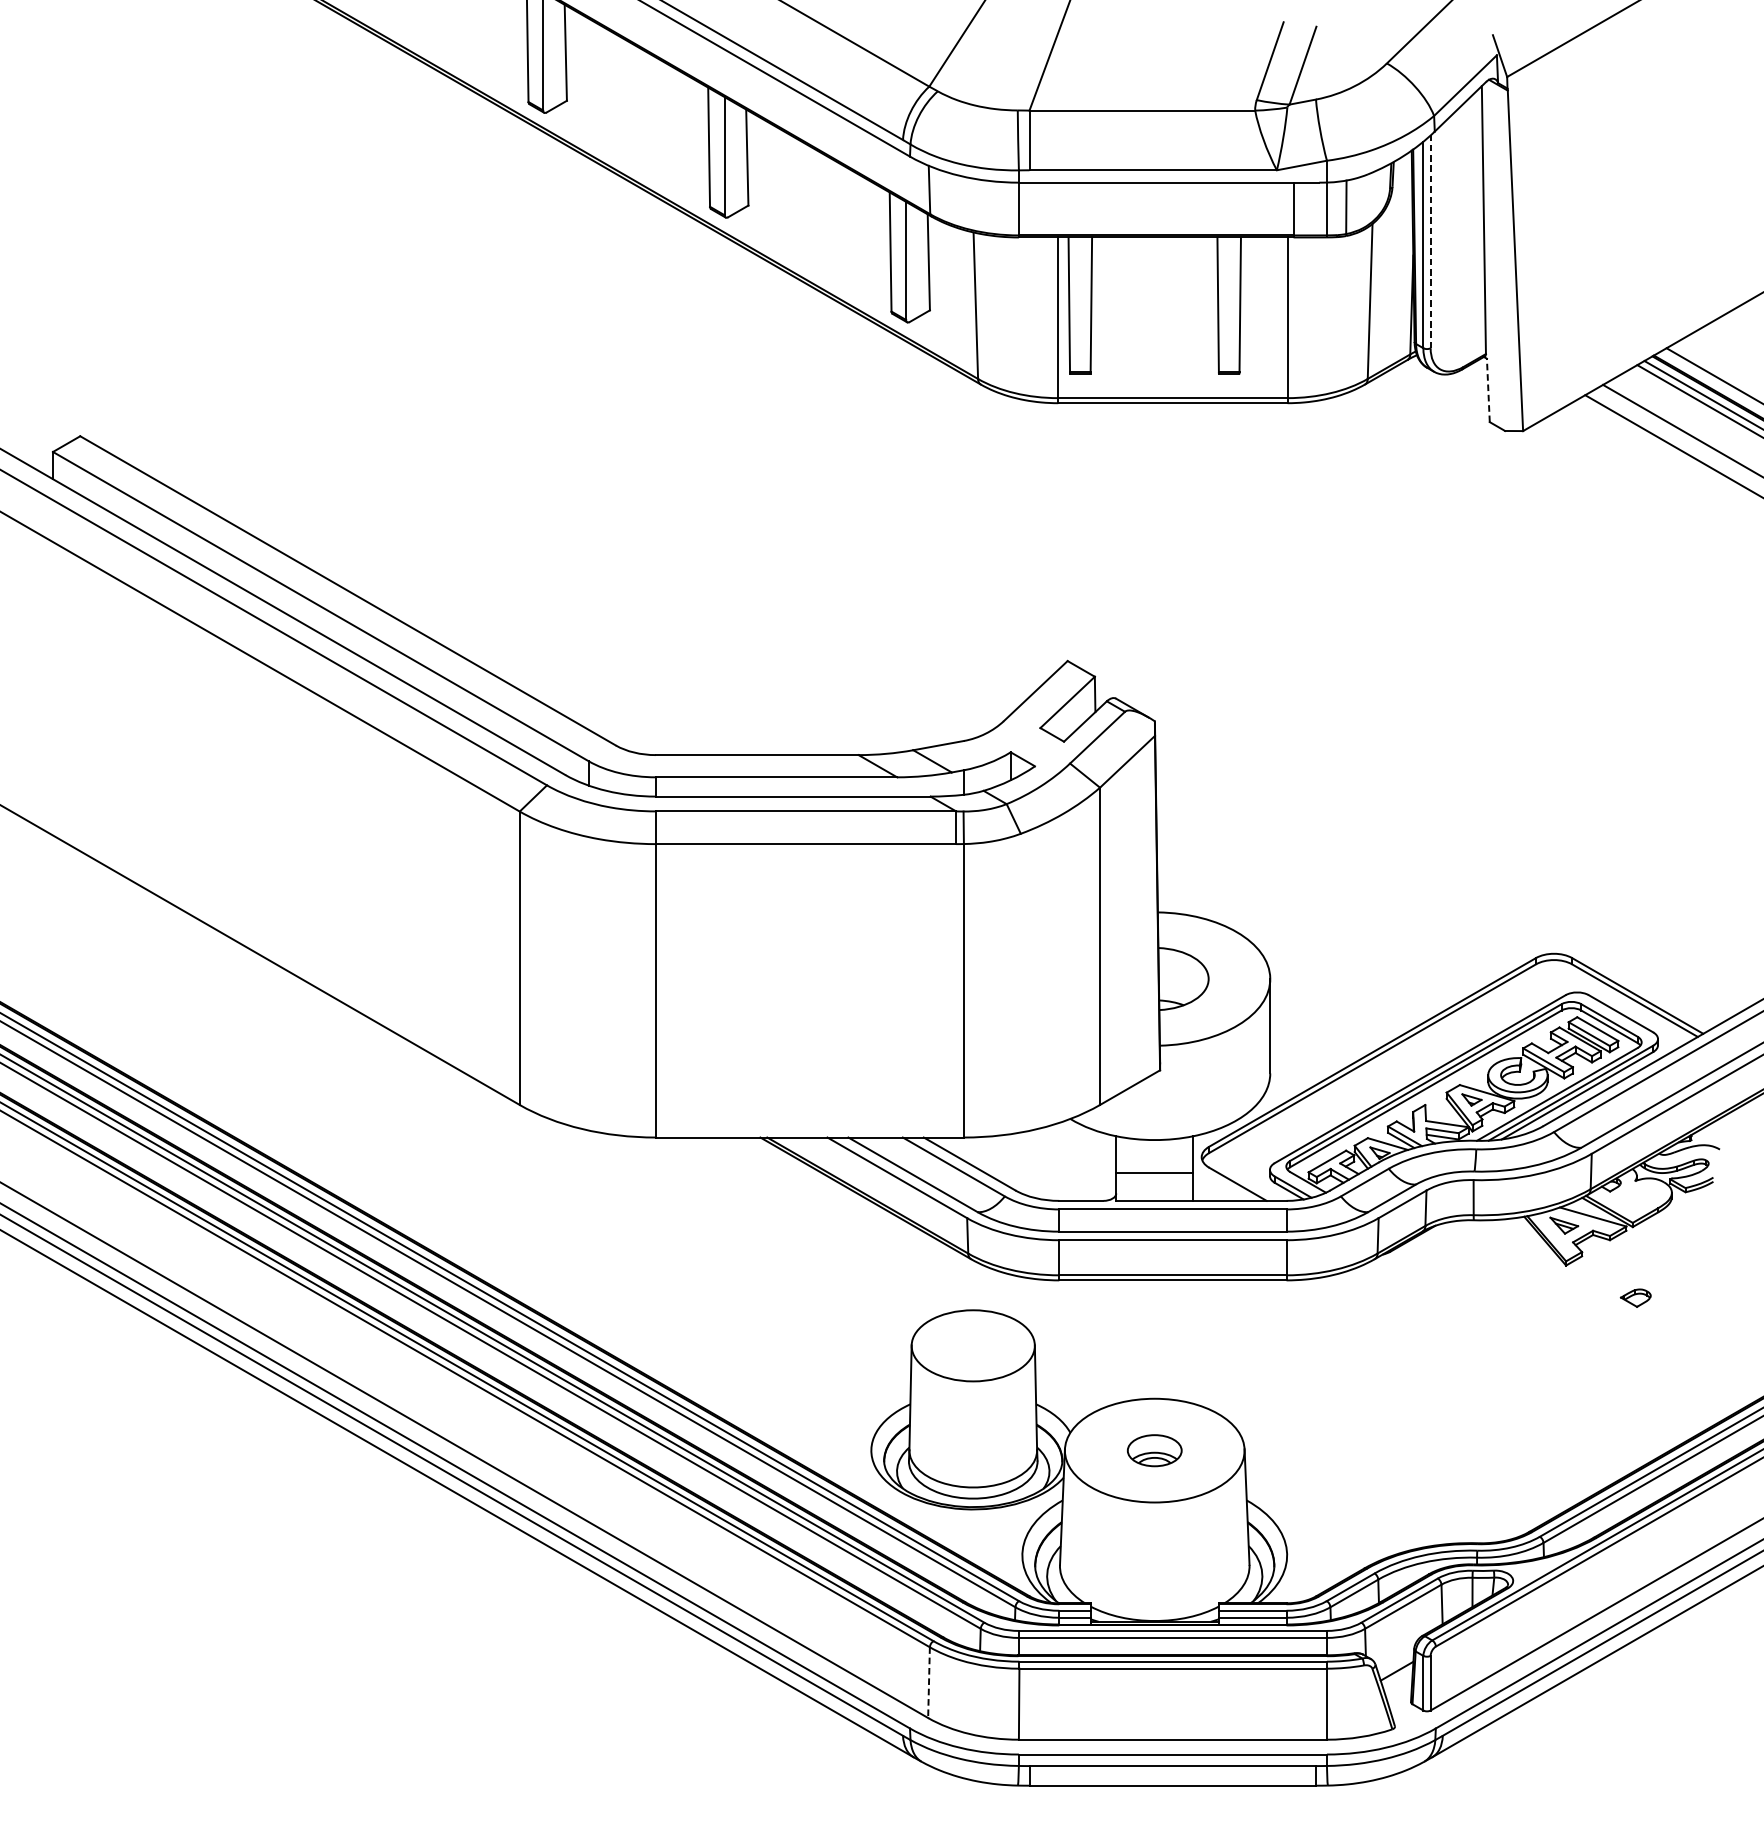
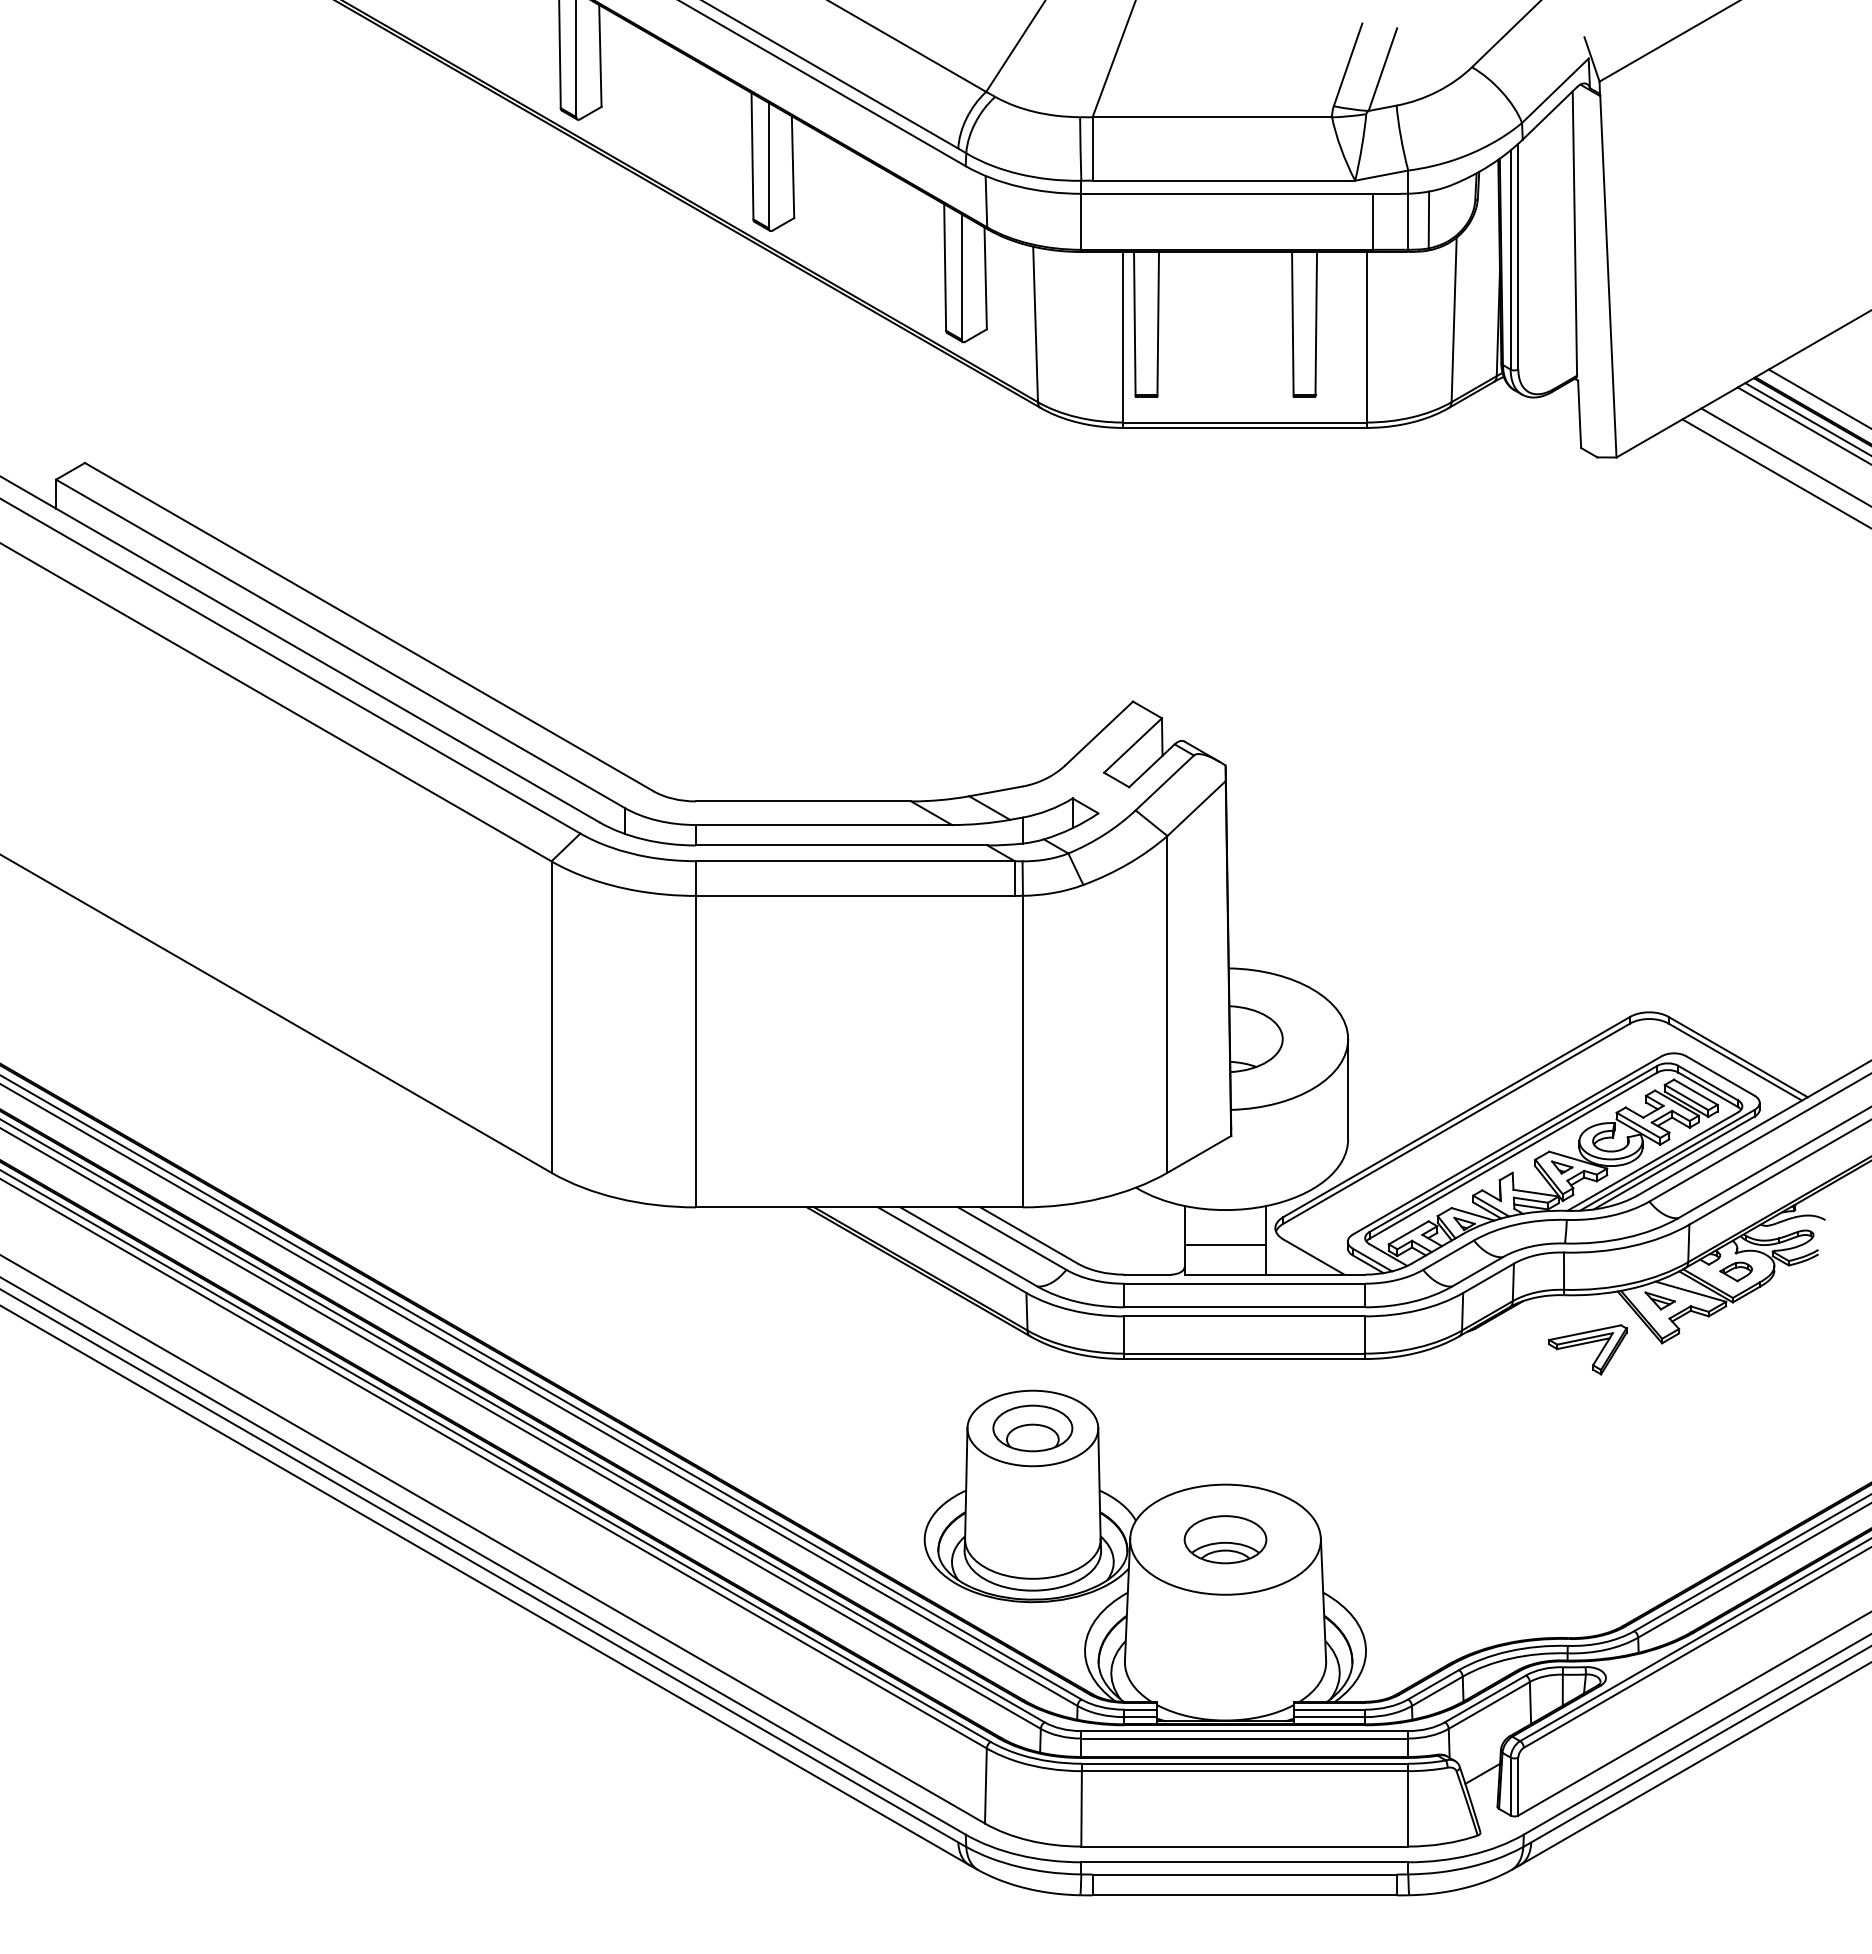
line: (1430, 241) -> (1518, 256), dashed -> solid
line: (1488, 390) -> (1579, 414), dashed -> solid
part: (1495, 1271) -> (1587, 1349), added
part: (1635, 1297) -> (1735, 1271), moved
part: (972, 1345) -> (1032, 1428), added
part: (1154, 1450) -> (1225, 1539), size x1.43
line: (928, 1682) -> (985, 1785), dashed -> solid

